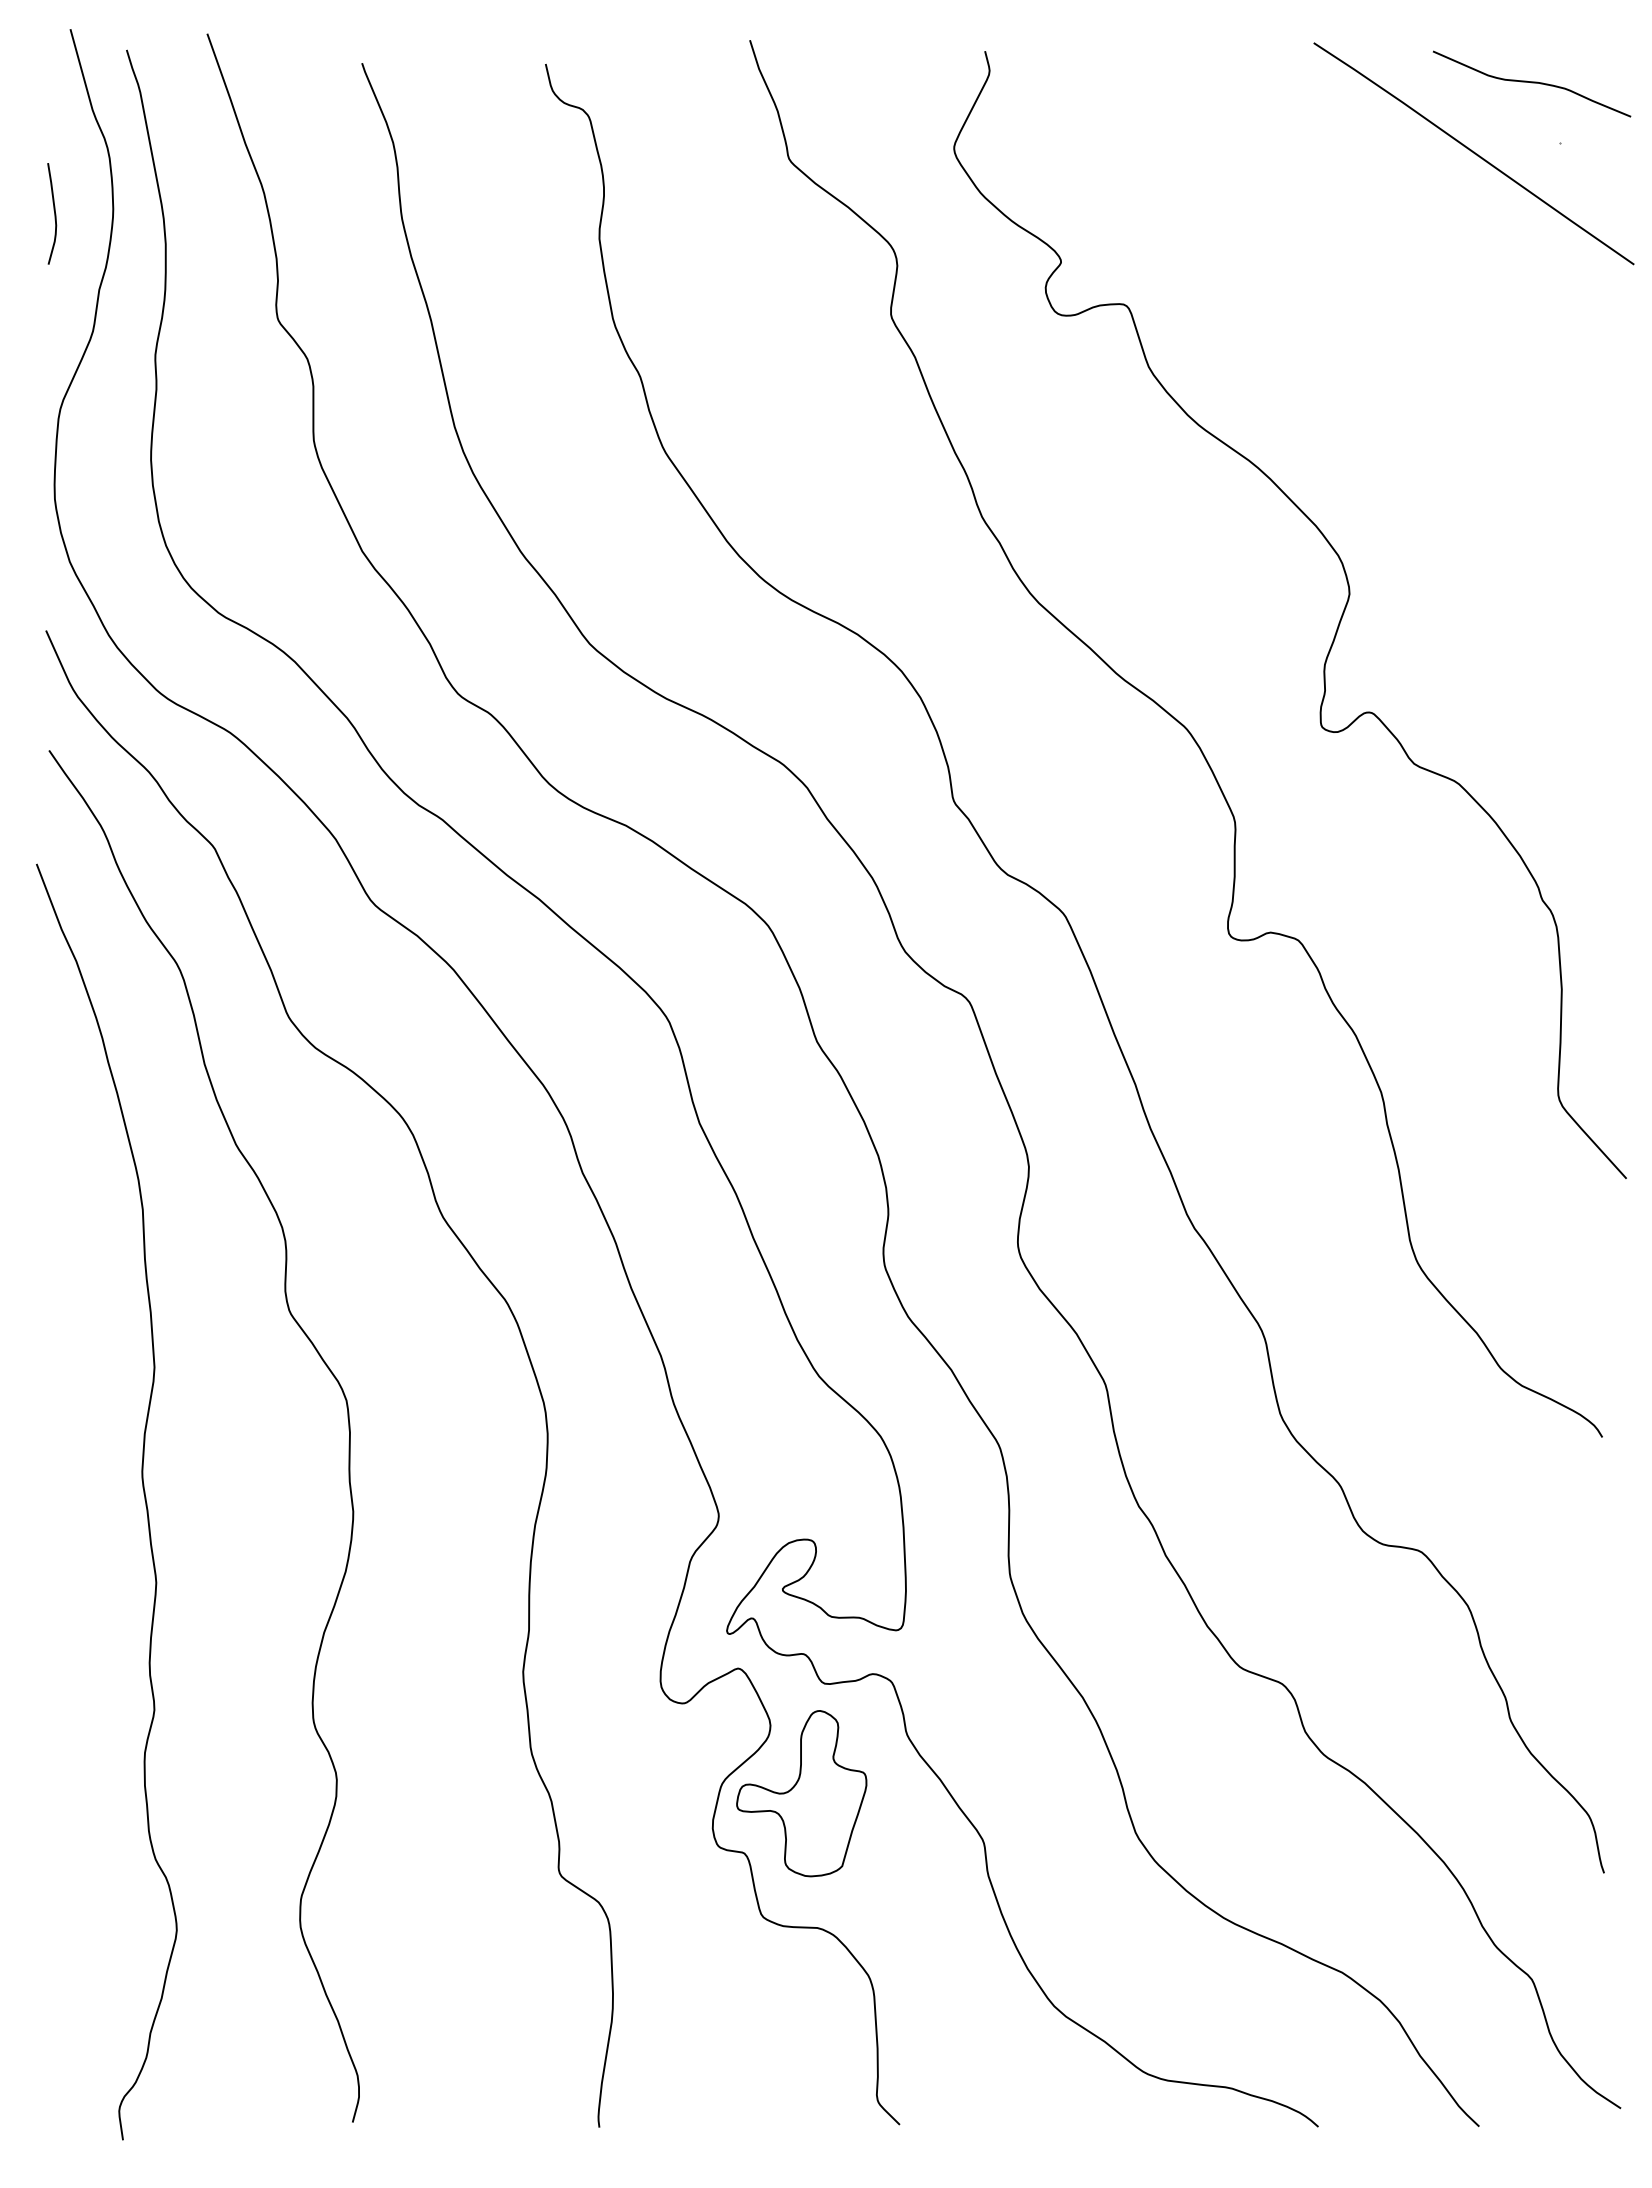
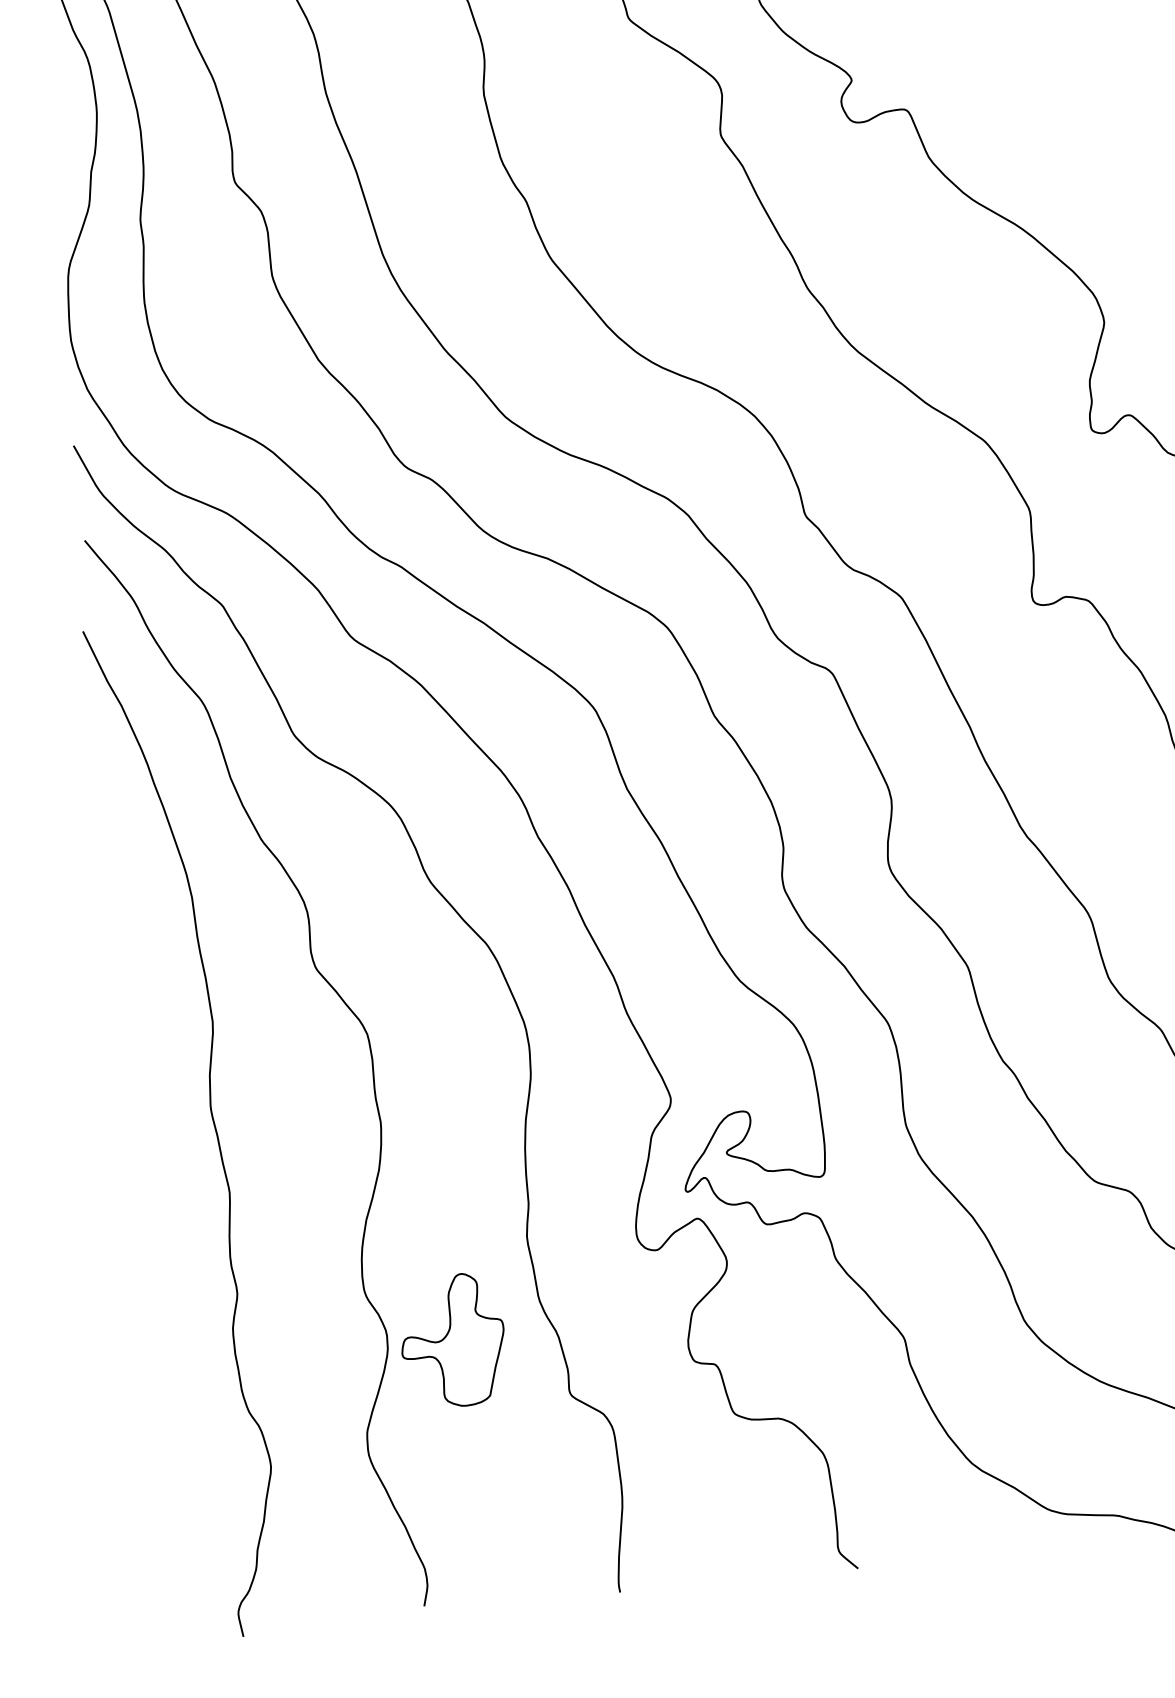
curve: (54, 213) -> (50, 114), removed
part: (801, 1793) -> (452, 1340), moved

